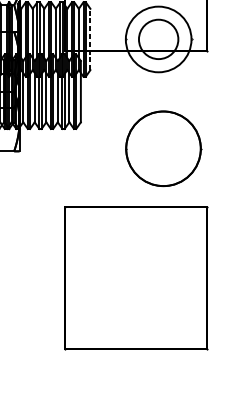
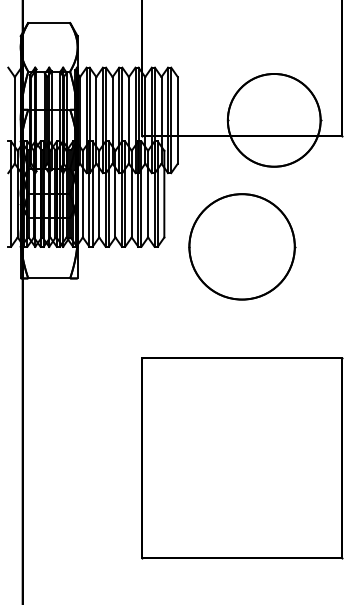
line: (90, 38) -> (177, 119), dashed -> solid
circle: (158, 38) -> (273, 119), size x1.67
part: (163, 148) -> (242, 246), moved

